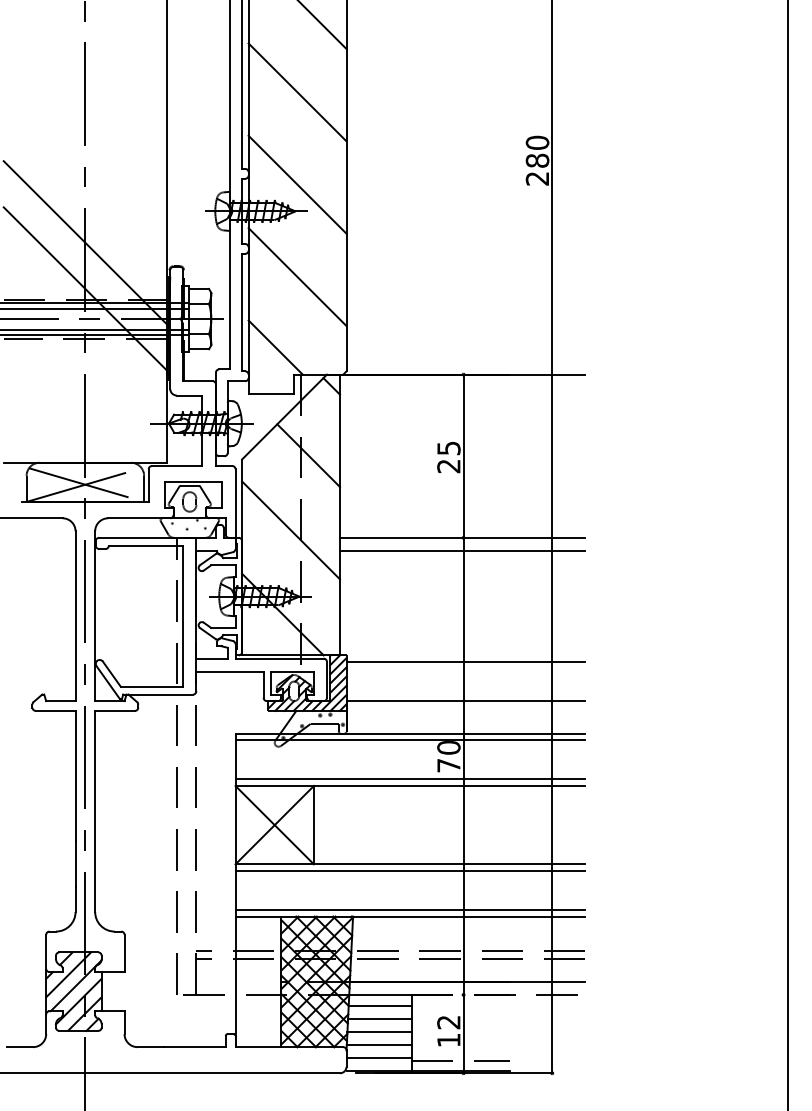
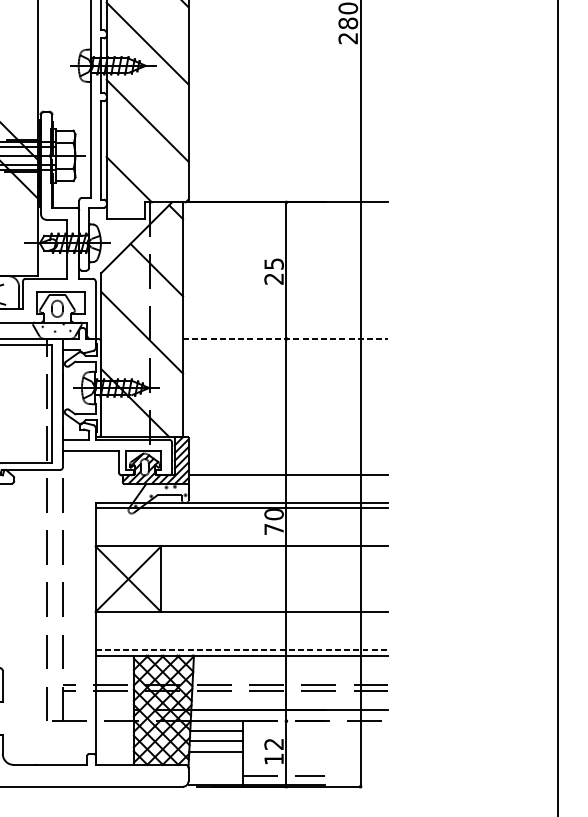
line: (462, 537) -> (285, 338), solid -> dashed
line: (462, 550) -> (285, 349), removed
line: (465, 661) -> (288, 442), removed
line: (410, 779) -> (242, 541), removed
line: (410, 870) -> (242, 617), removed
line: (410, 910) -> (242, 650), solid -> dashed
line: (378, 1045) -> (215, 763), removed
line: (378, 1058) -> (215, 774), removed

